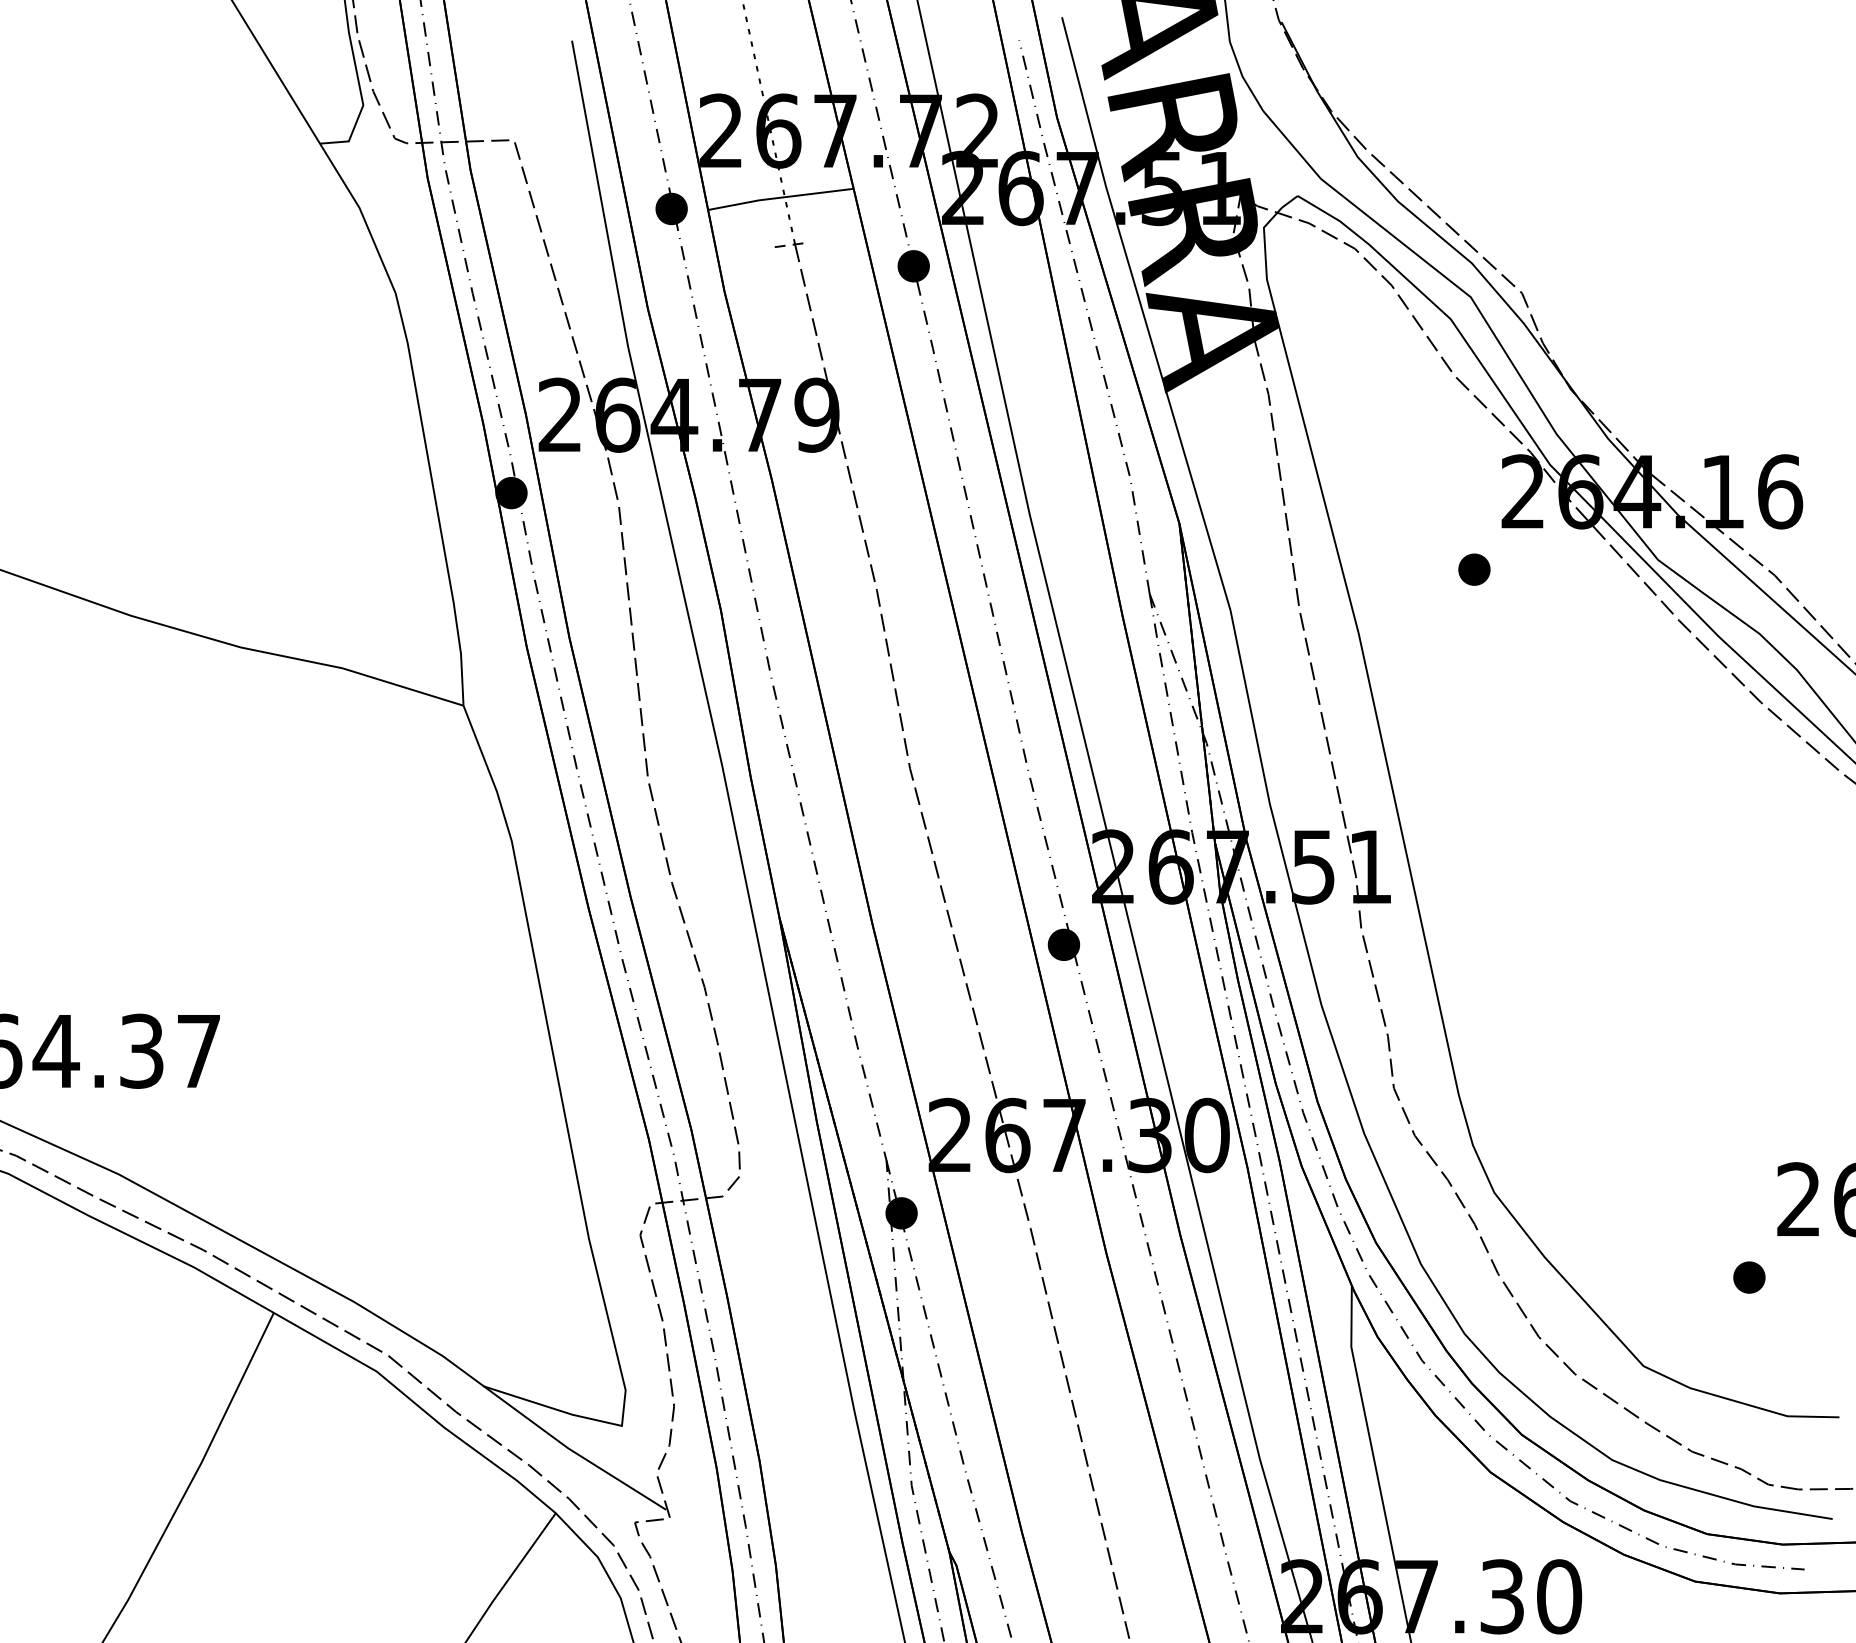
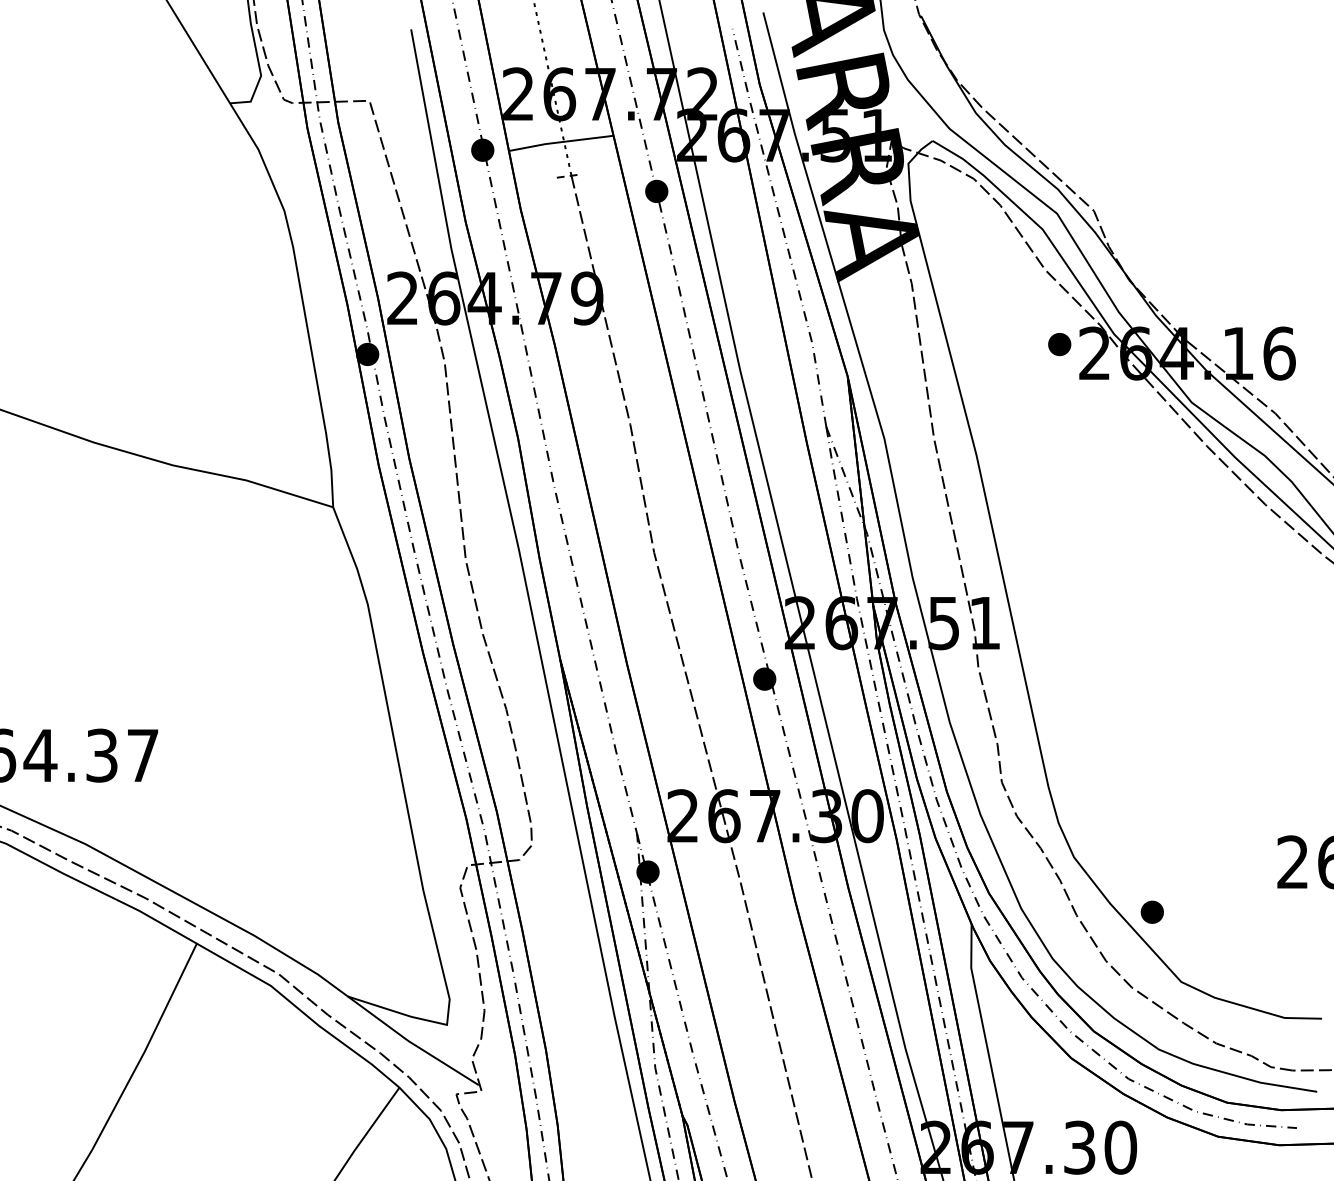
part: (1474, 569) -> (1059, 344), moved
part: (1748, 1276) -> (1151, 911), moved

